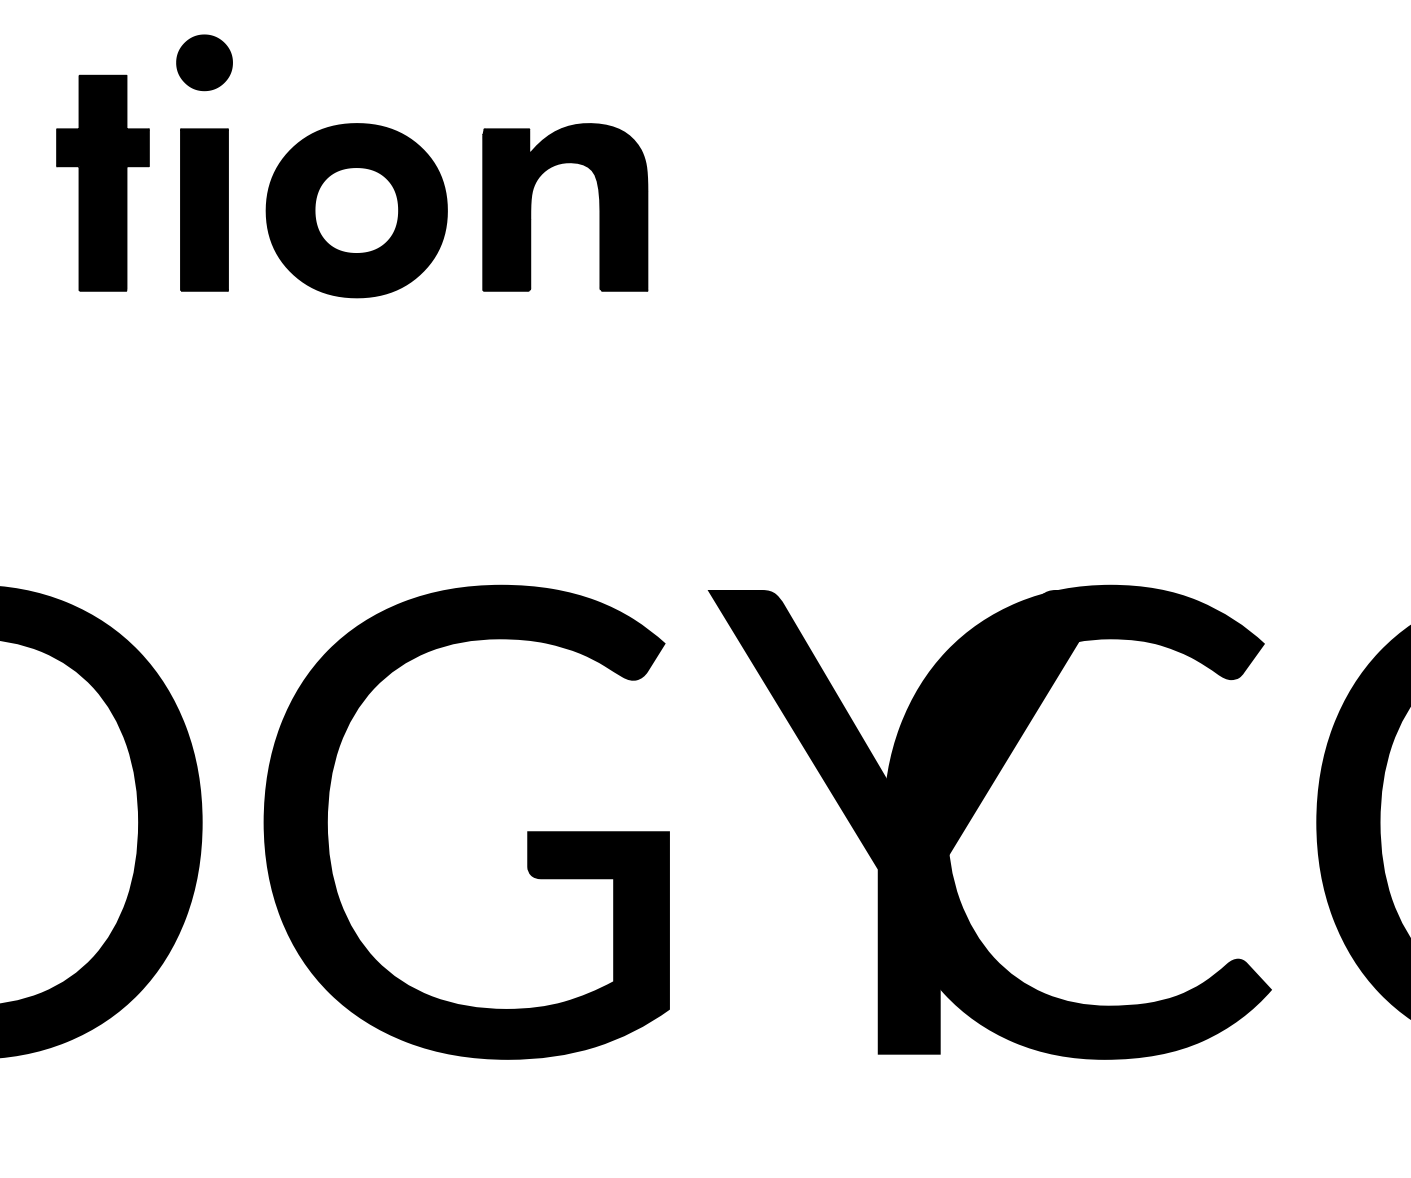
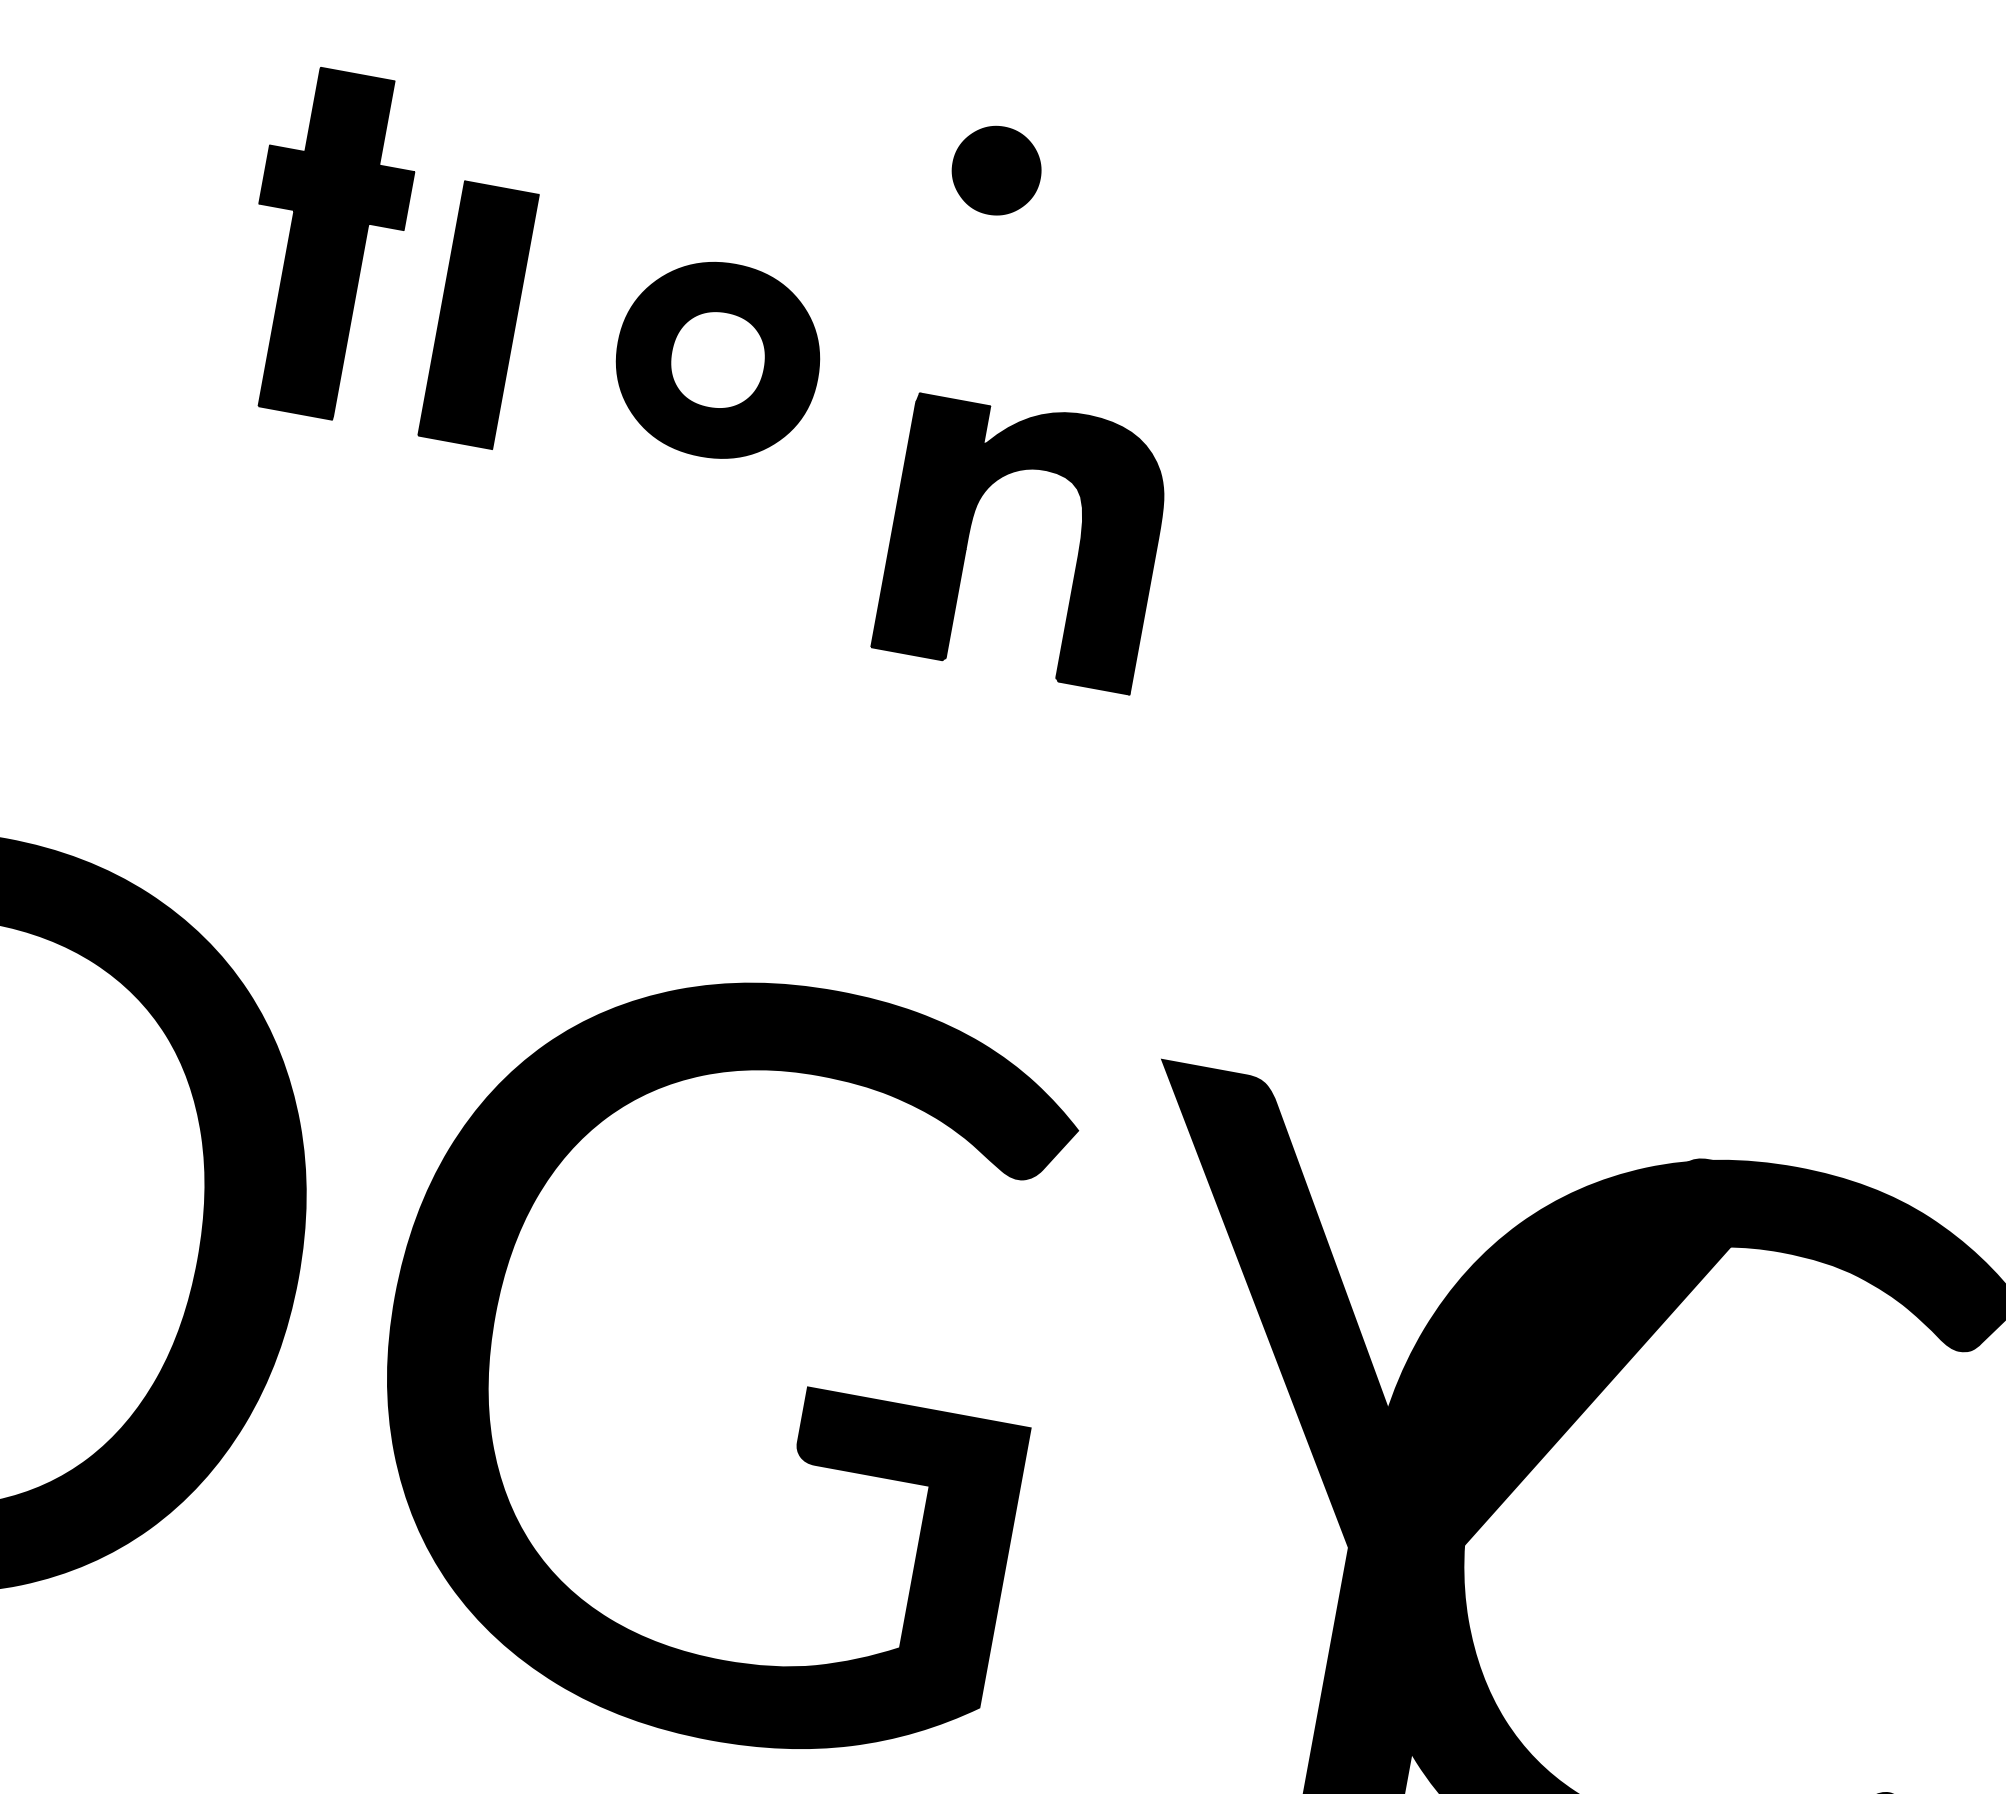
part: (204, 62) -> (996, 170), moved
part: (531, 207) -> (971, 529), moved
part: (356, 210) -> (717, 359), size x0.7

